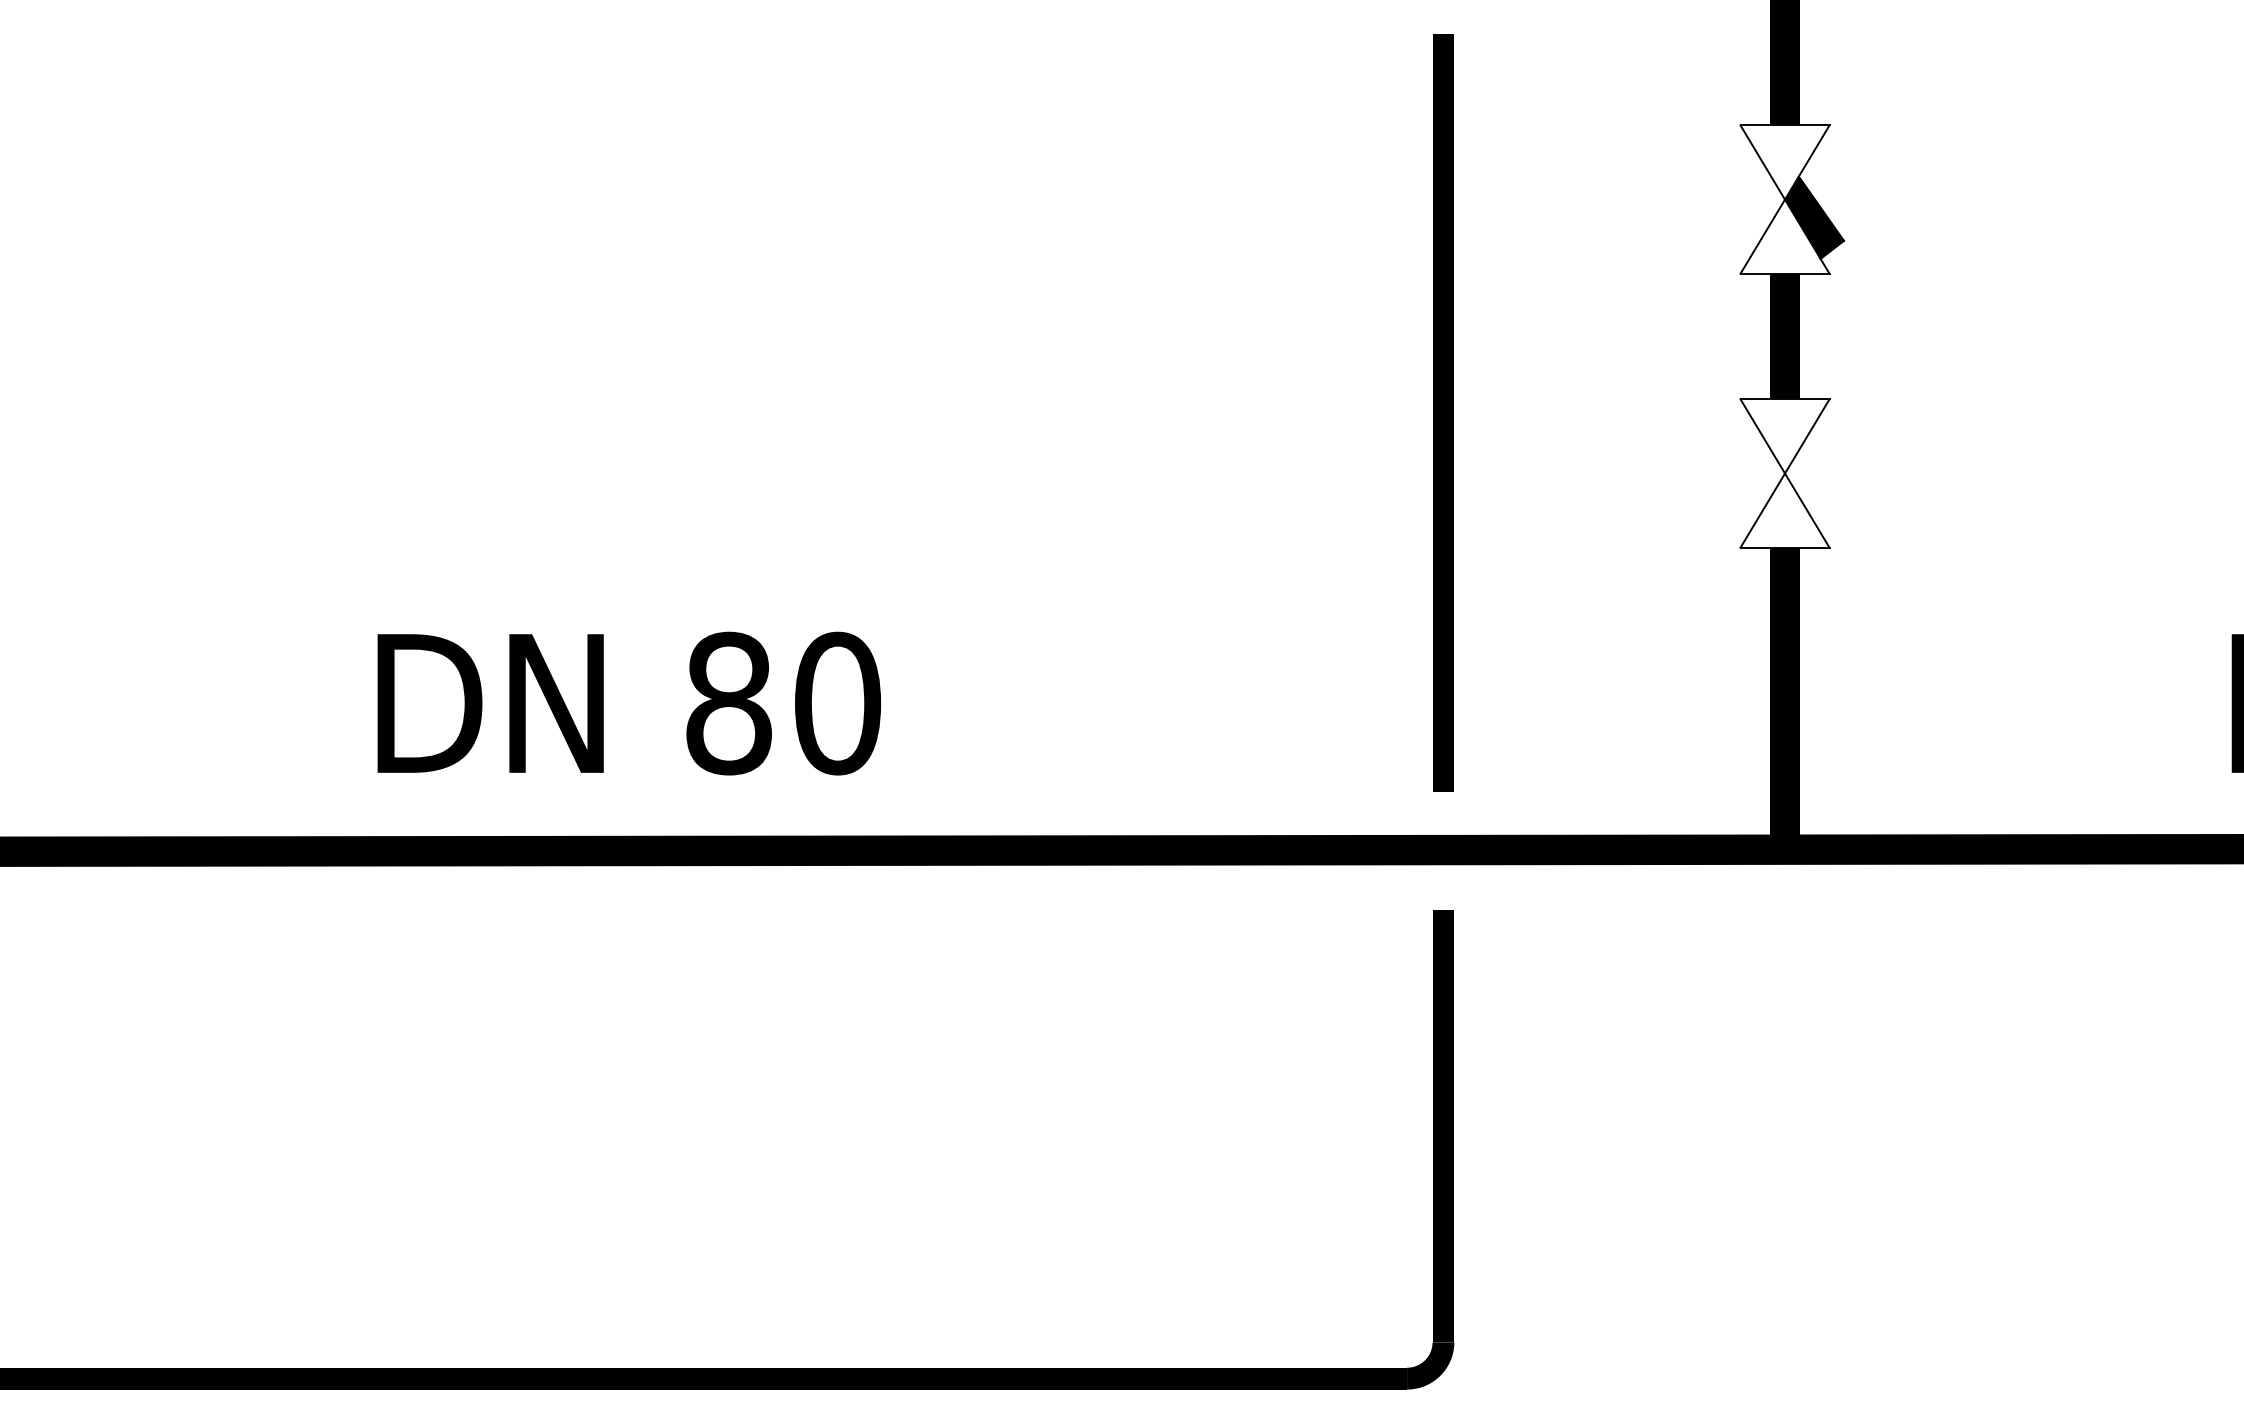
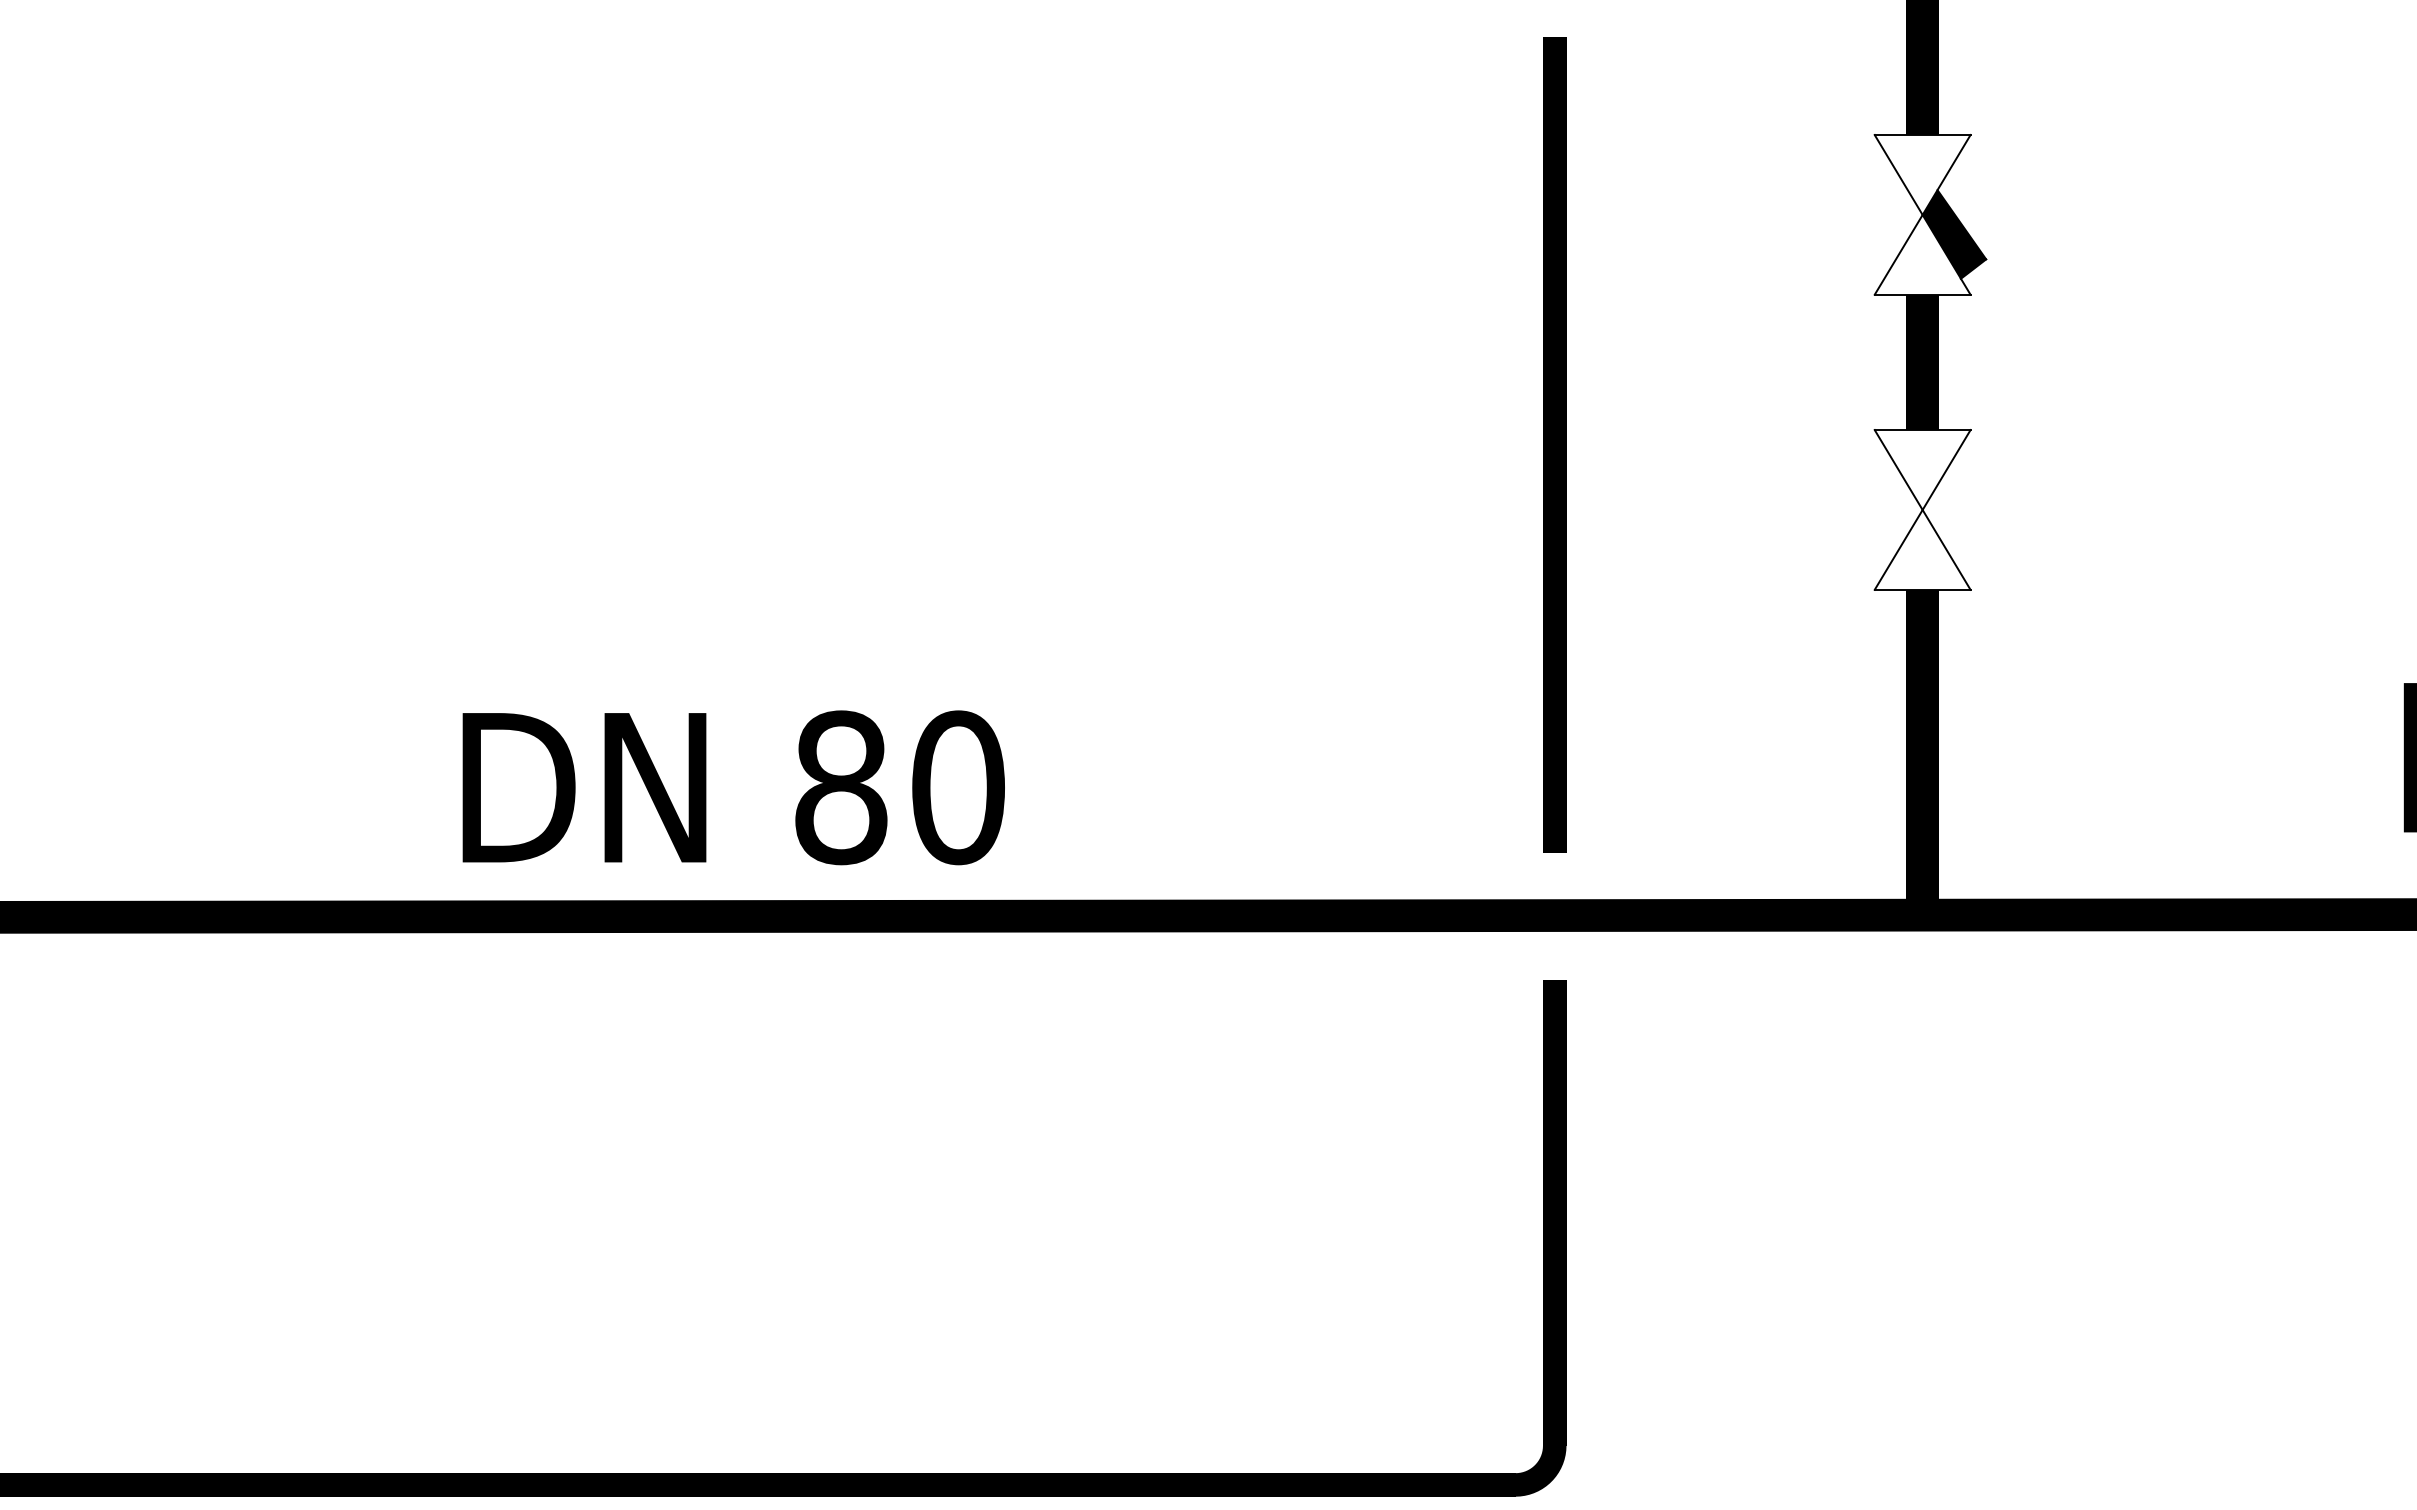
text: (629, 703) -> (733, 787), moved

